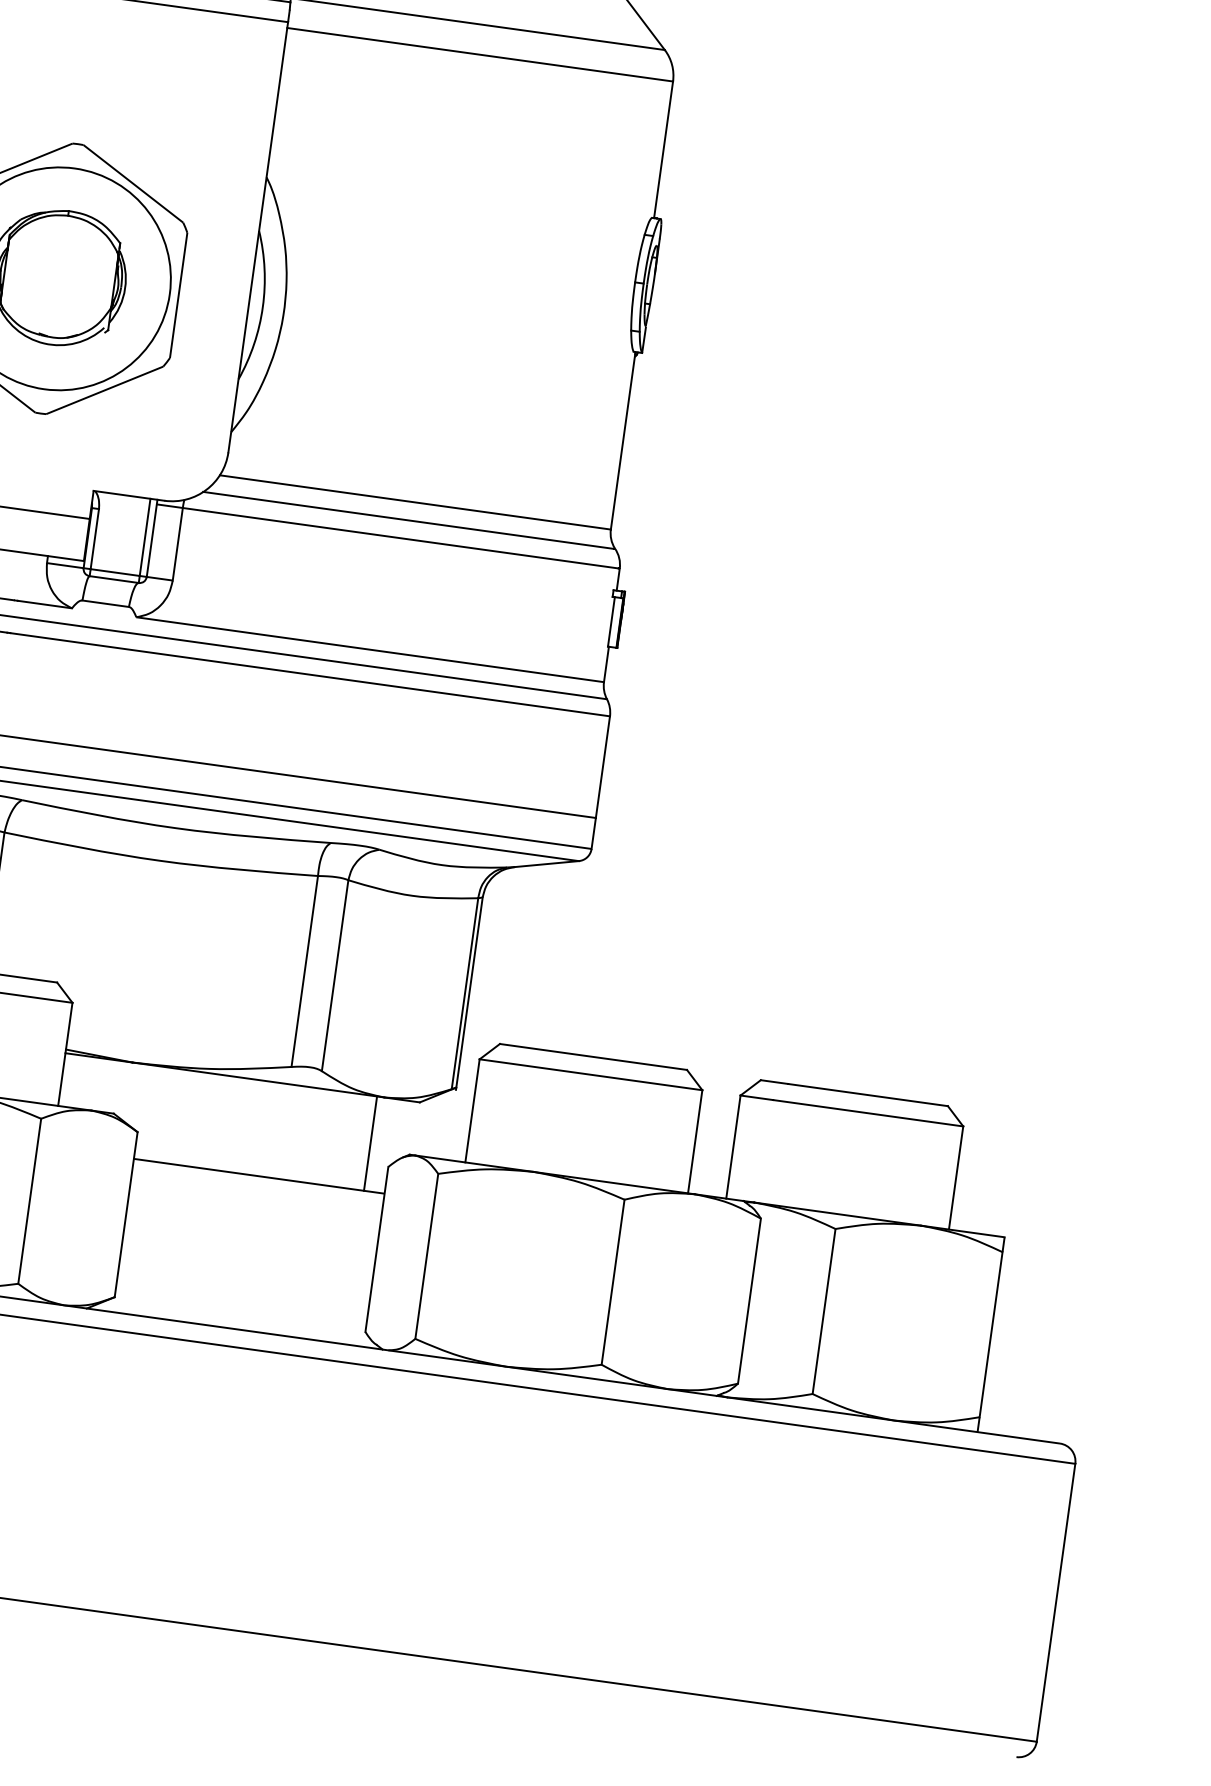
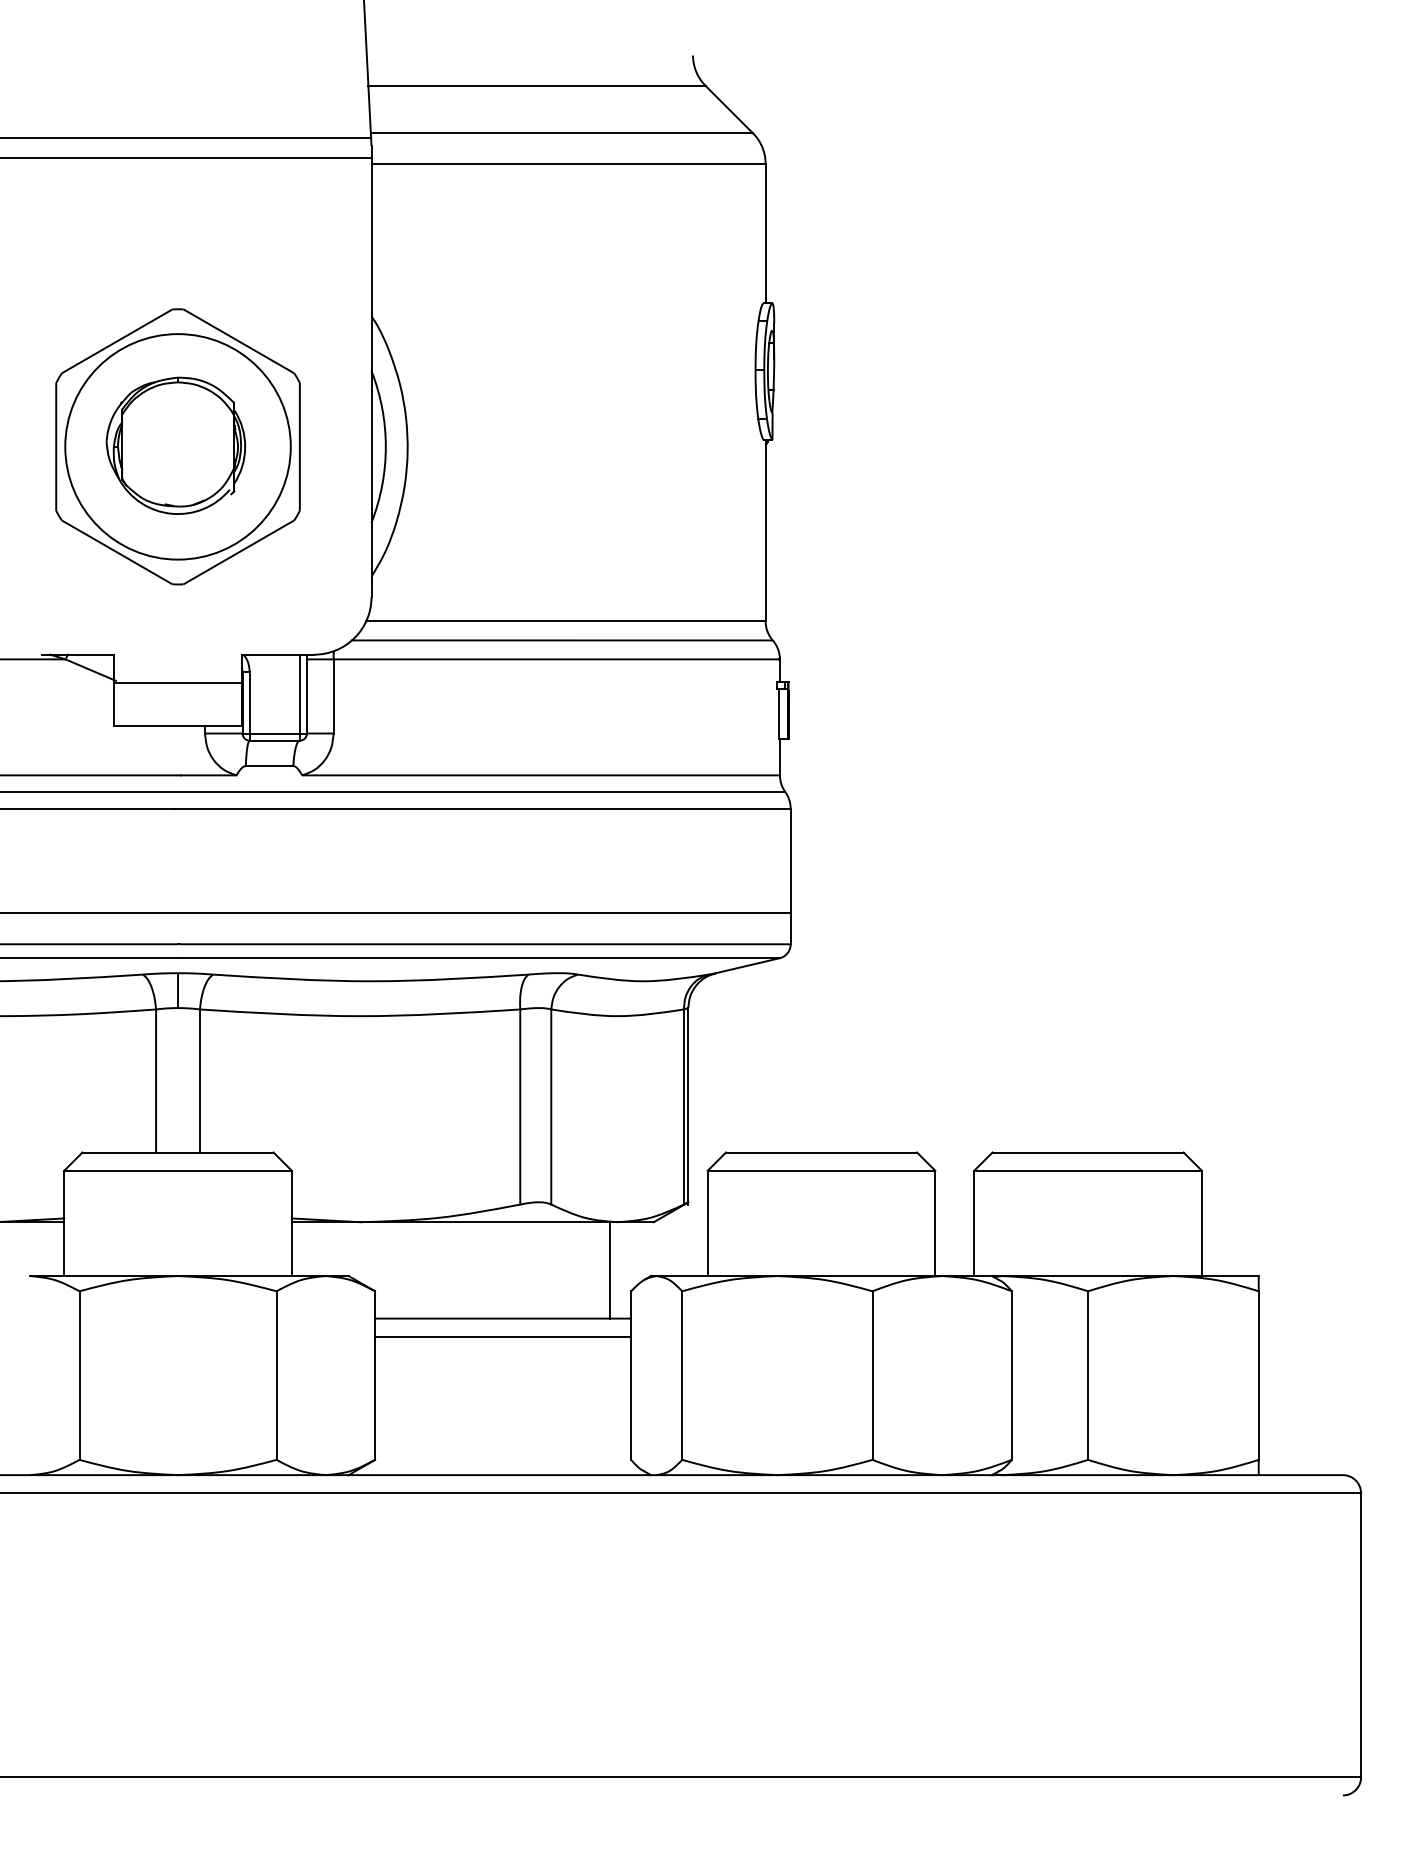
line: (257, 1193) -> (503, 1336), added

